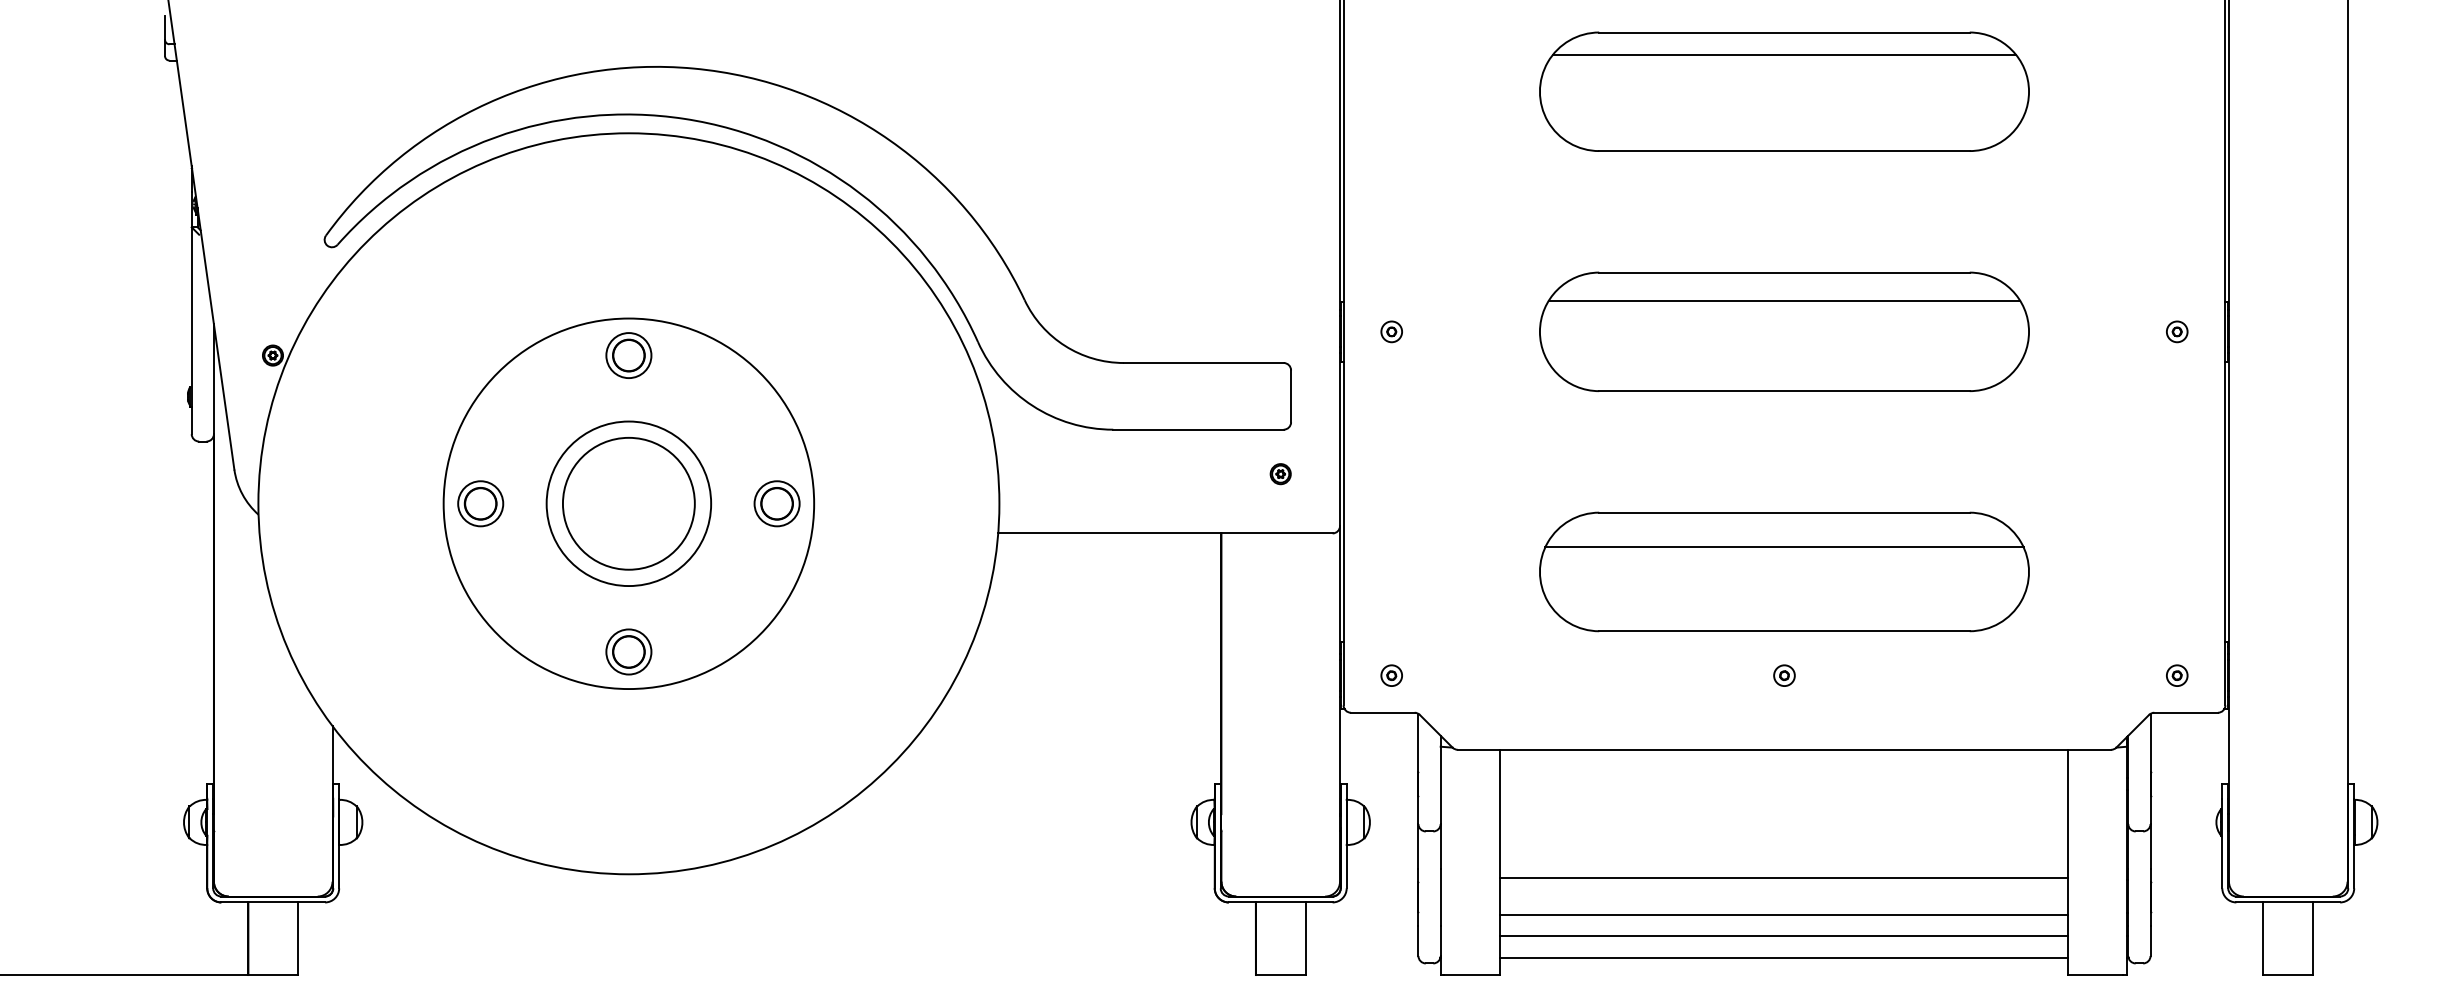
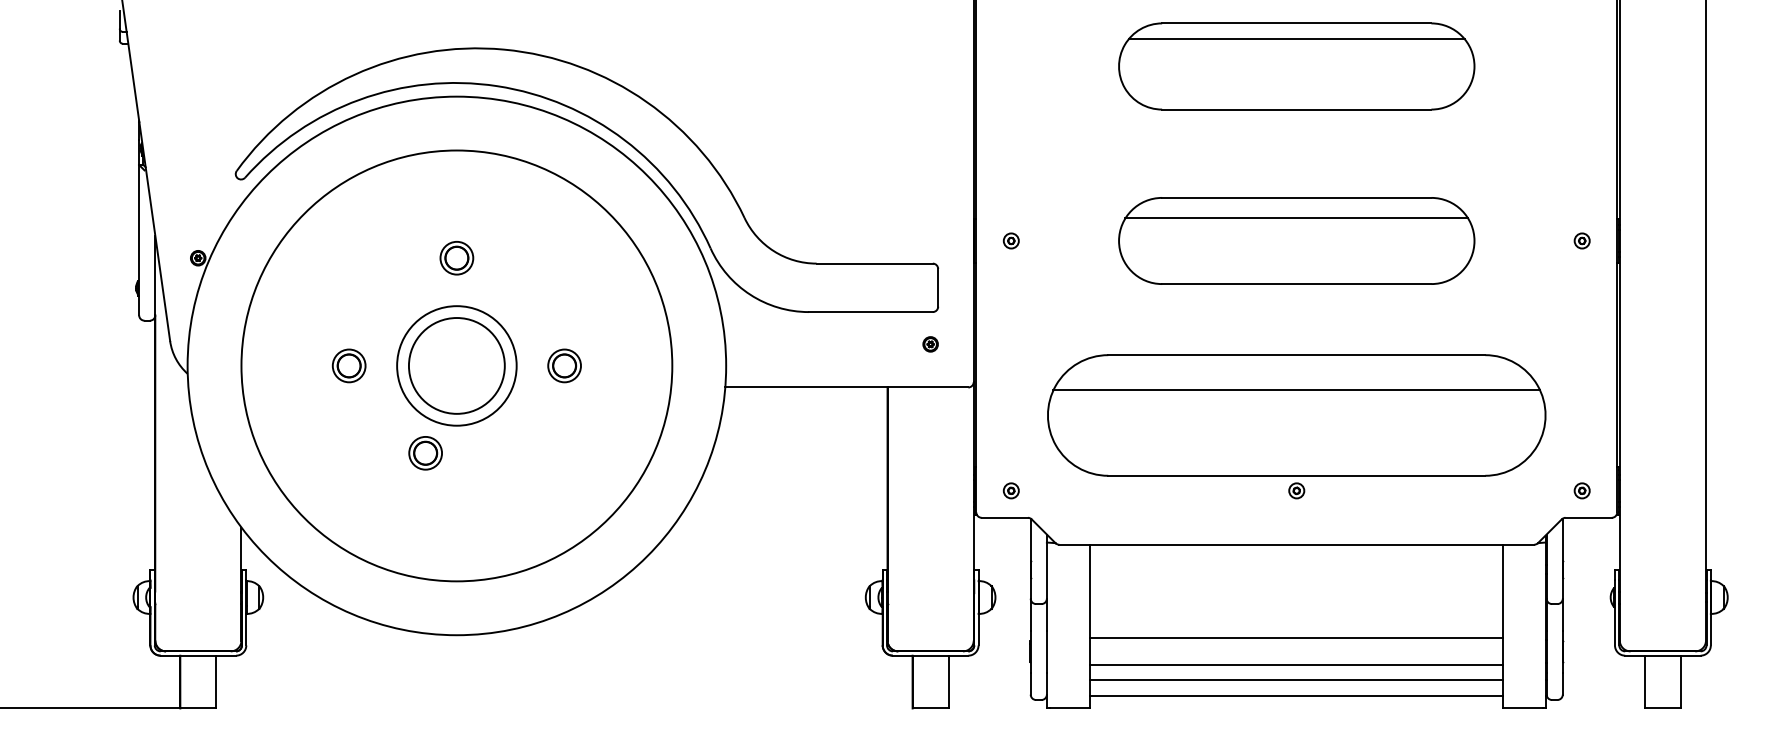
circle: (628, 503) -> (456, 365), size x1.6
part: (1784, 571) -> (1296, 415), size x1.4
part: (628, 651) -> (425, 452), moved

